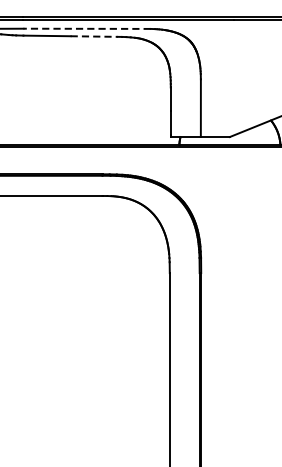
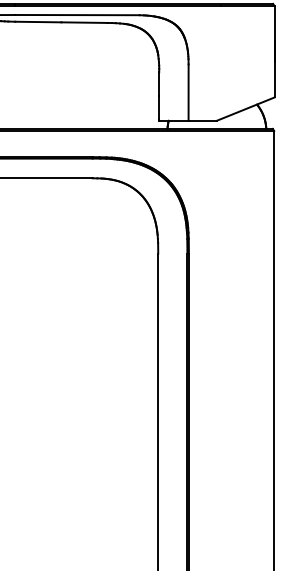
line: (87, 29) -> (77, 15), dashed -> solid
line: (94, 36) -> (84, 22), dashed -> solid

